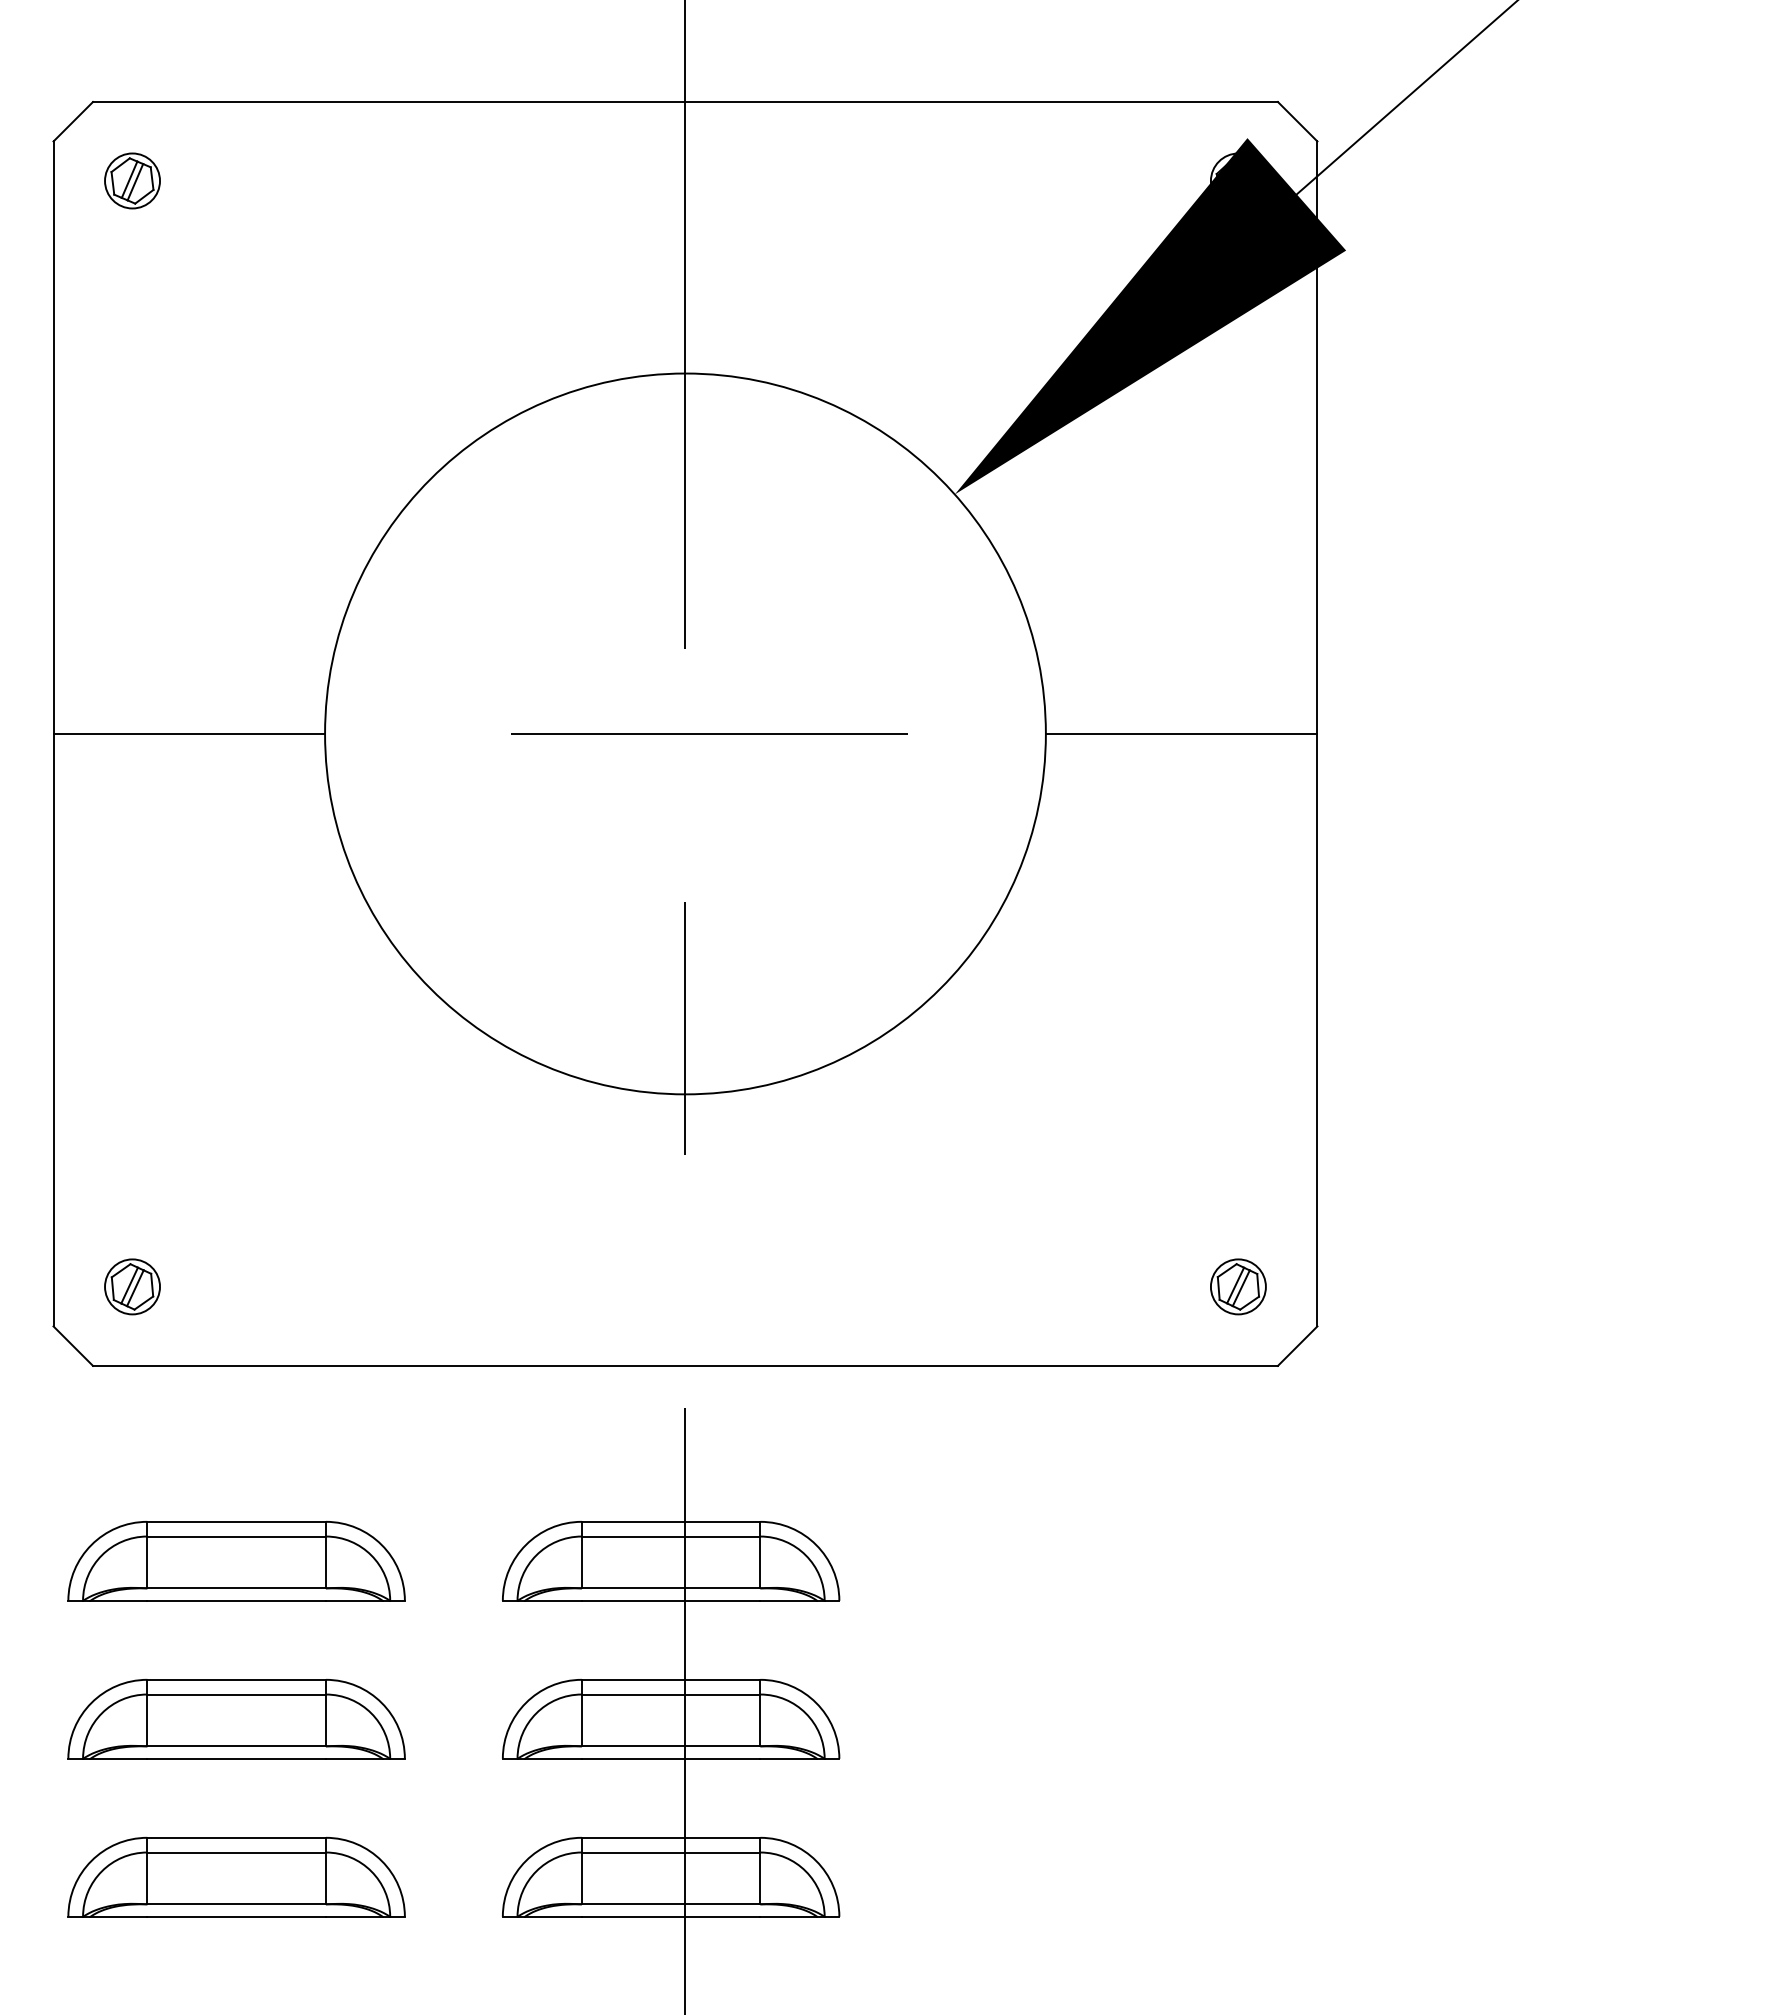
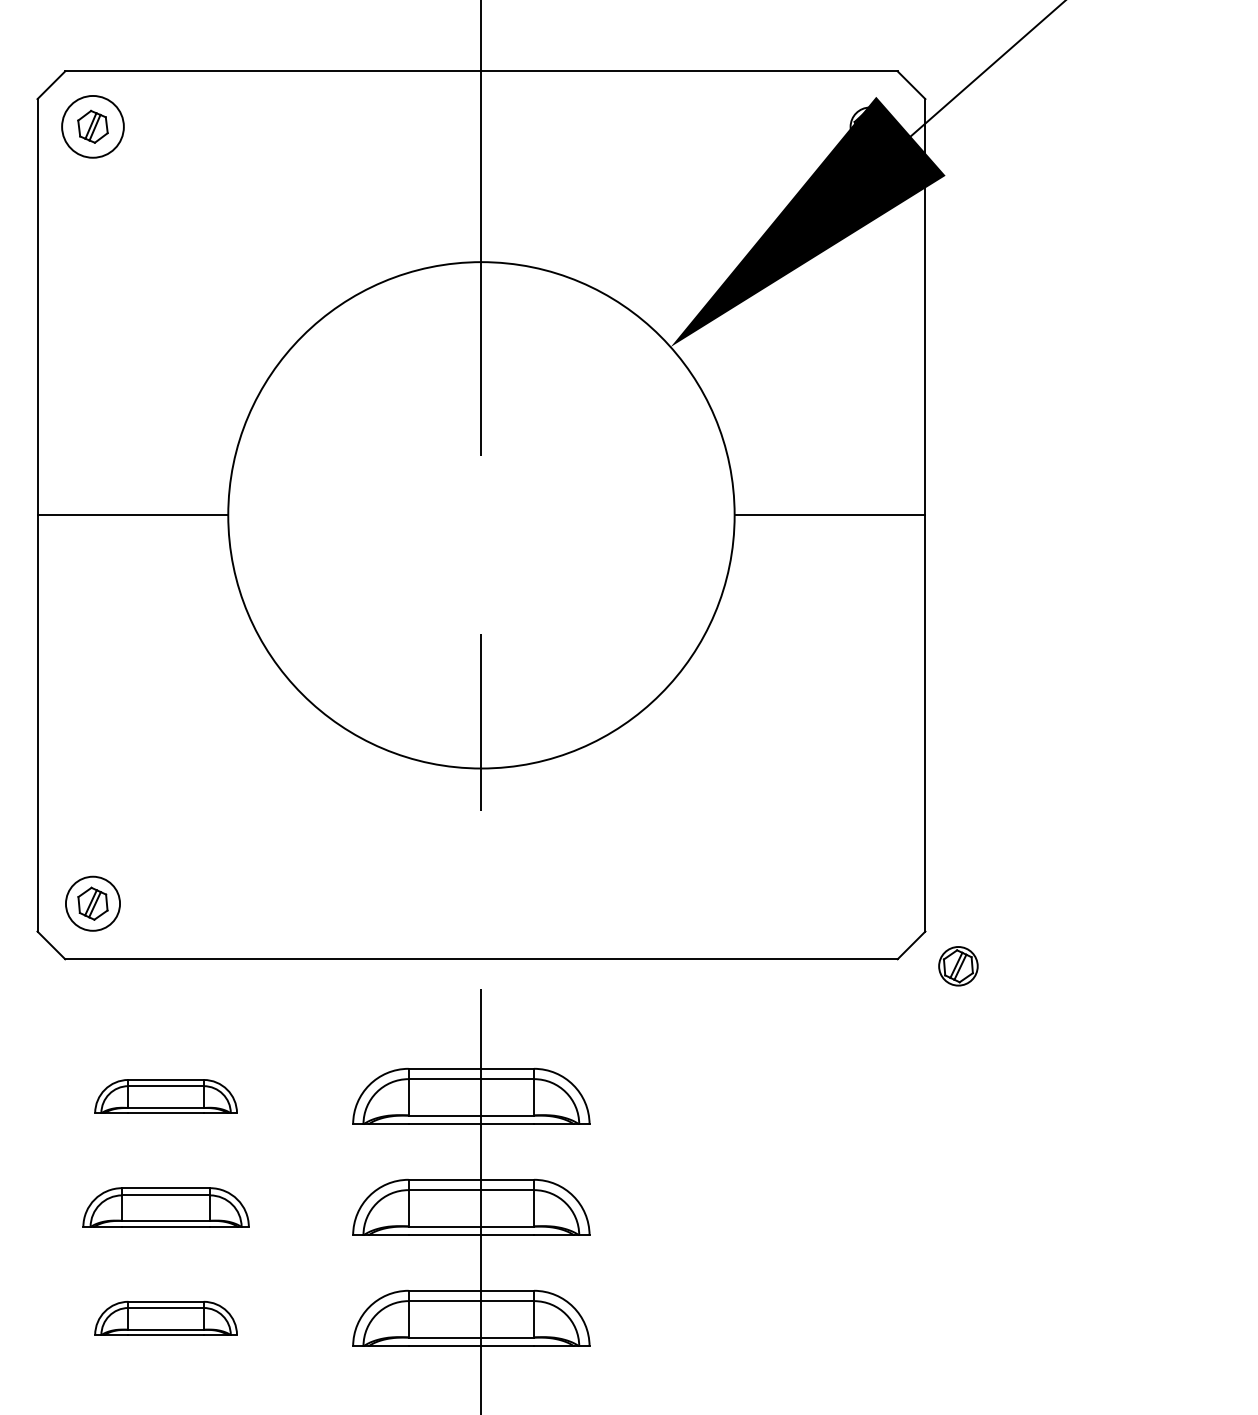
circle: (132, 180) -> (92, 126), size x1.6
line: (709, 733) -> (498, 515), removed
circle: (132, 1286) -> (92, 903), size x1.4
part: (1238, 1286) -> (958, 966), moved
part: (236, 1561) -> (166, 1096), size x0.6
part: (236, 1719) -> (166, 1207), size x0.7
part: (236, 1876) -> (166, 1317), size x0.6

